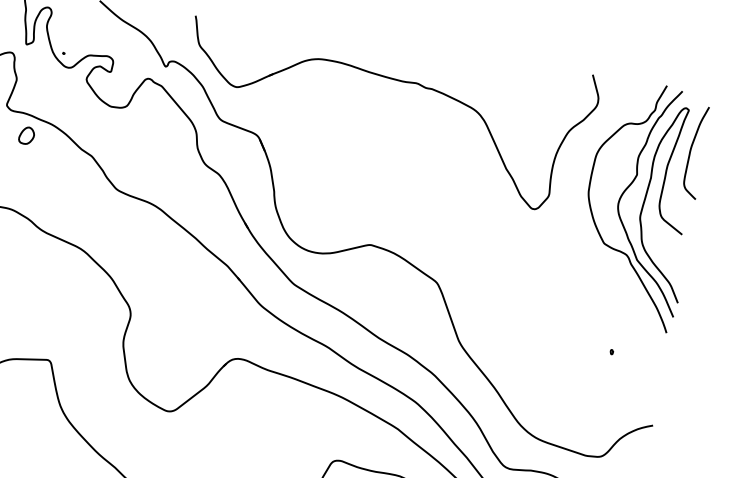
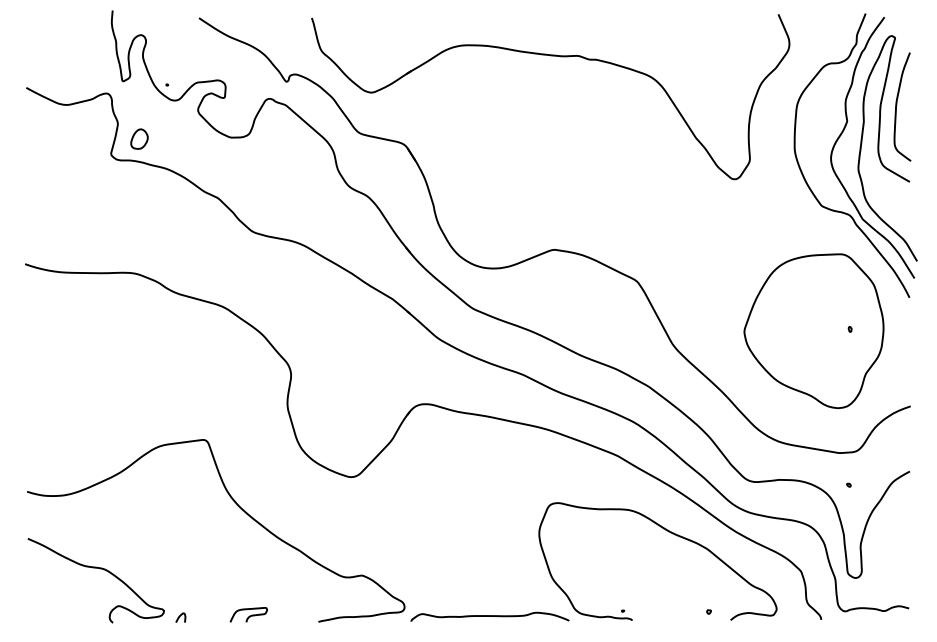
part: (26, 135) -> (139, 138), moved
curve: (691, 150) -> (897, 105), moved
part: (580, 349) -> (813, 331), added

